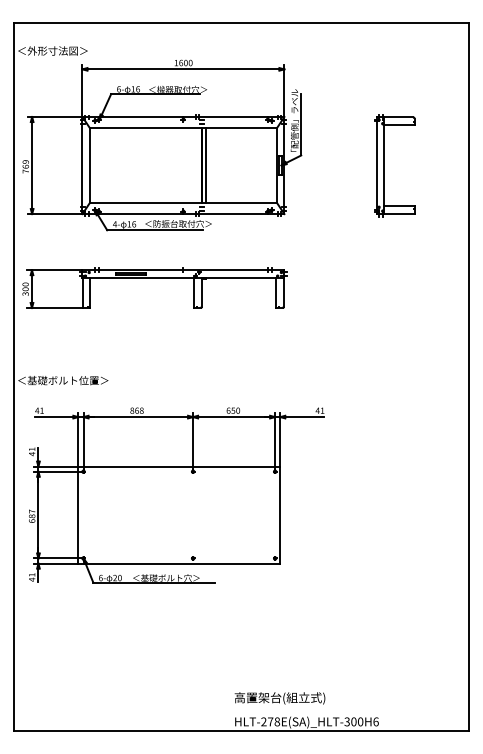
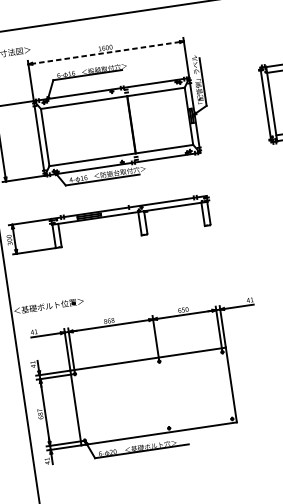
line: (183, 69) -> (106, 53), solid -> dashed
line: (205, 165) -> (134, 124), removed

